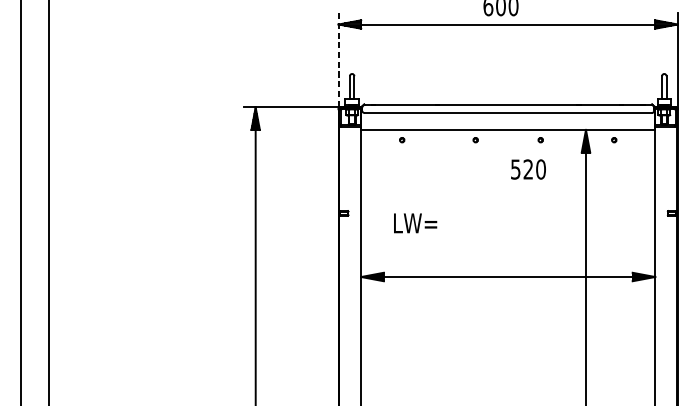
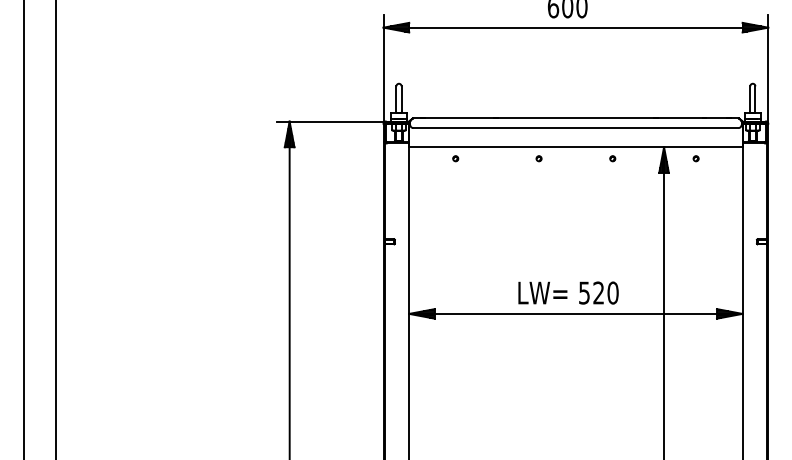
line: (338, 61) -> (383, 69), dashed -> solid
text: (528, 169) -> (598, 292), moved
text: (415, 222) -> (542, 292), moved

